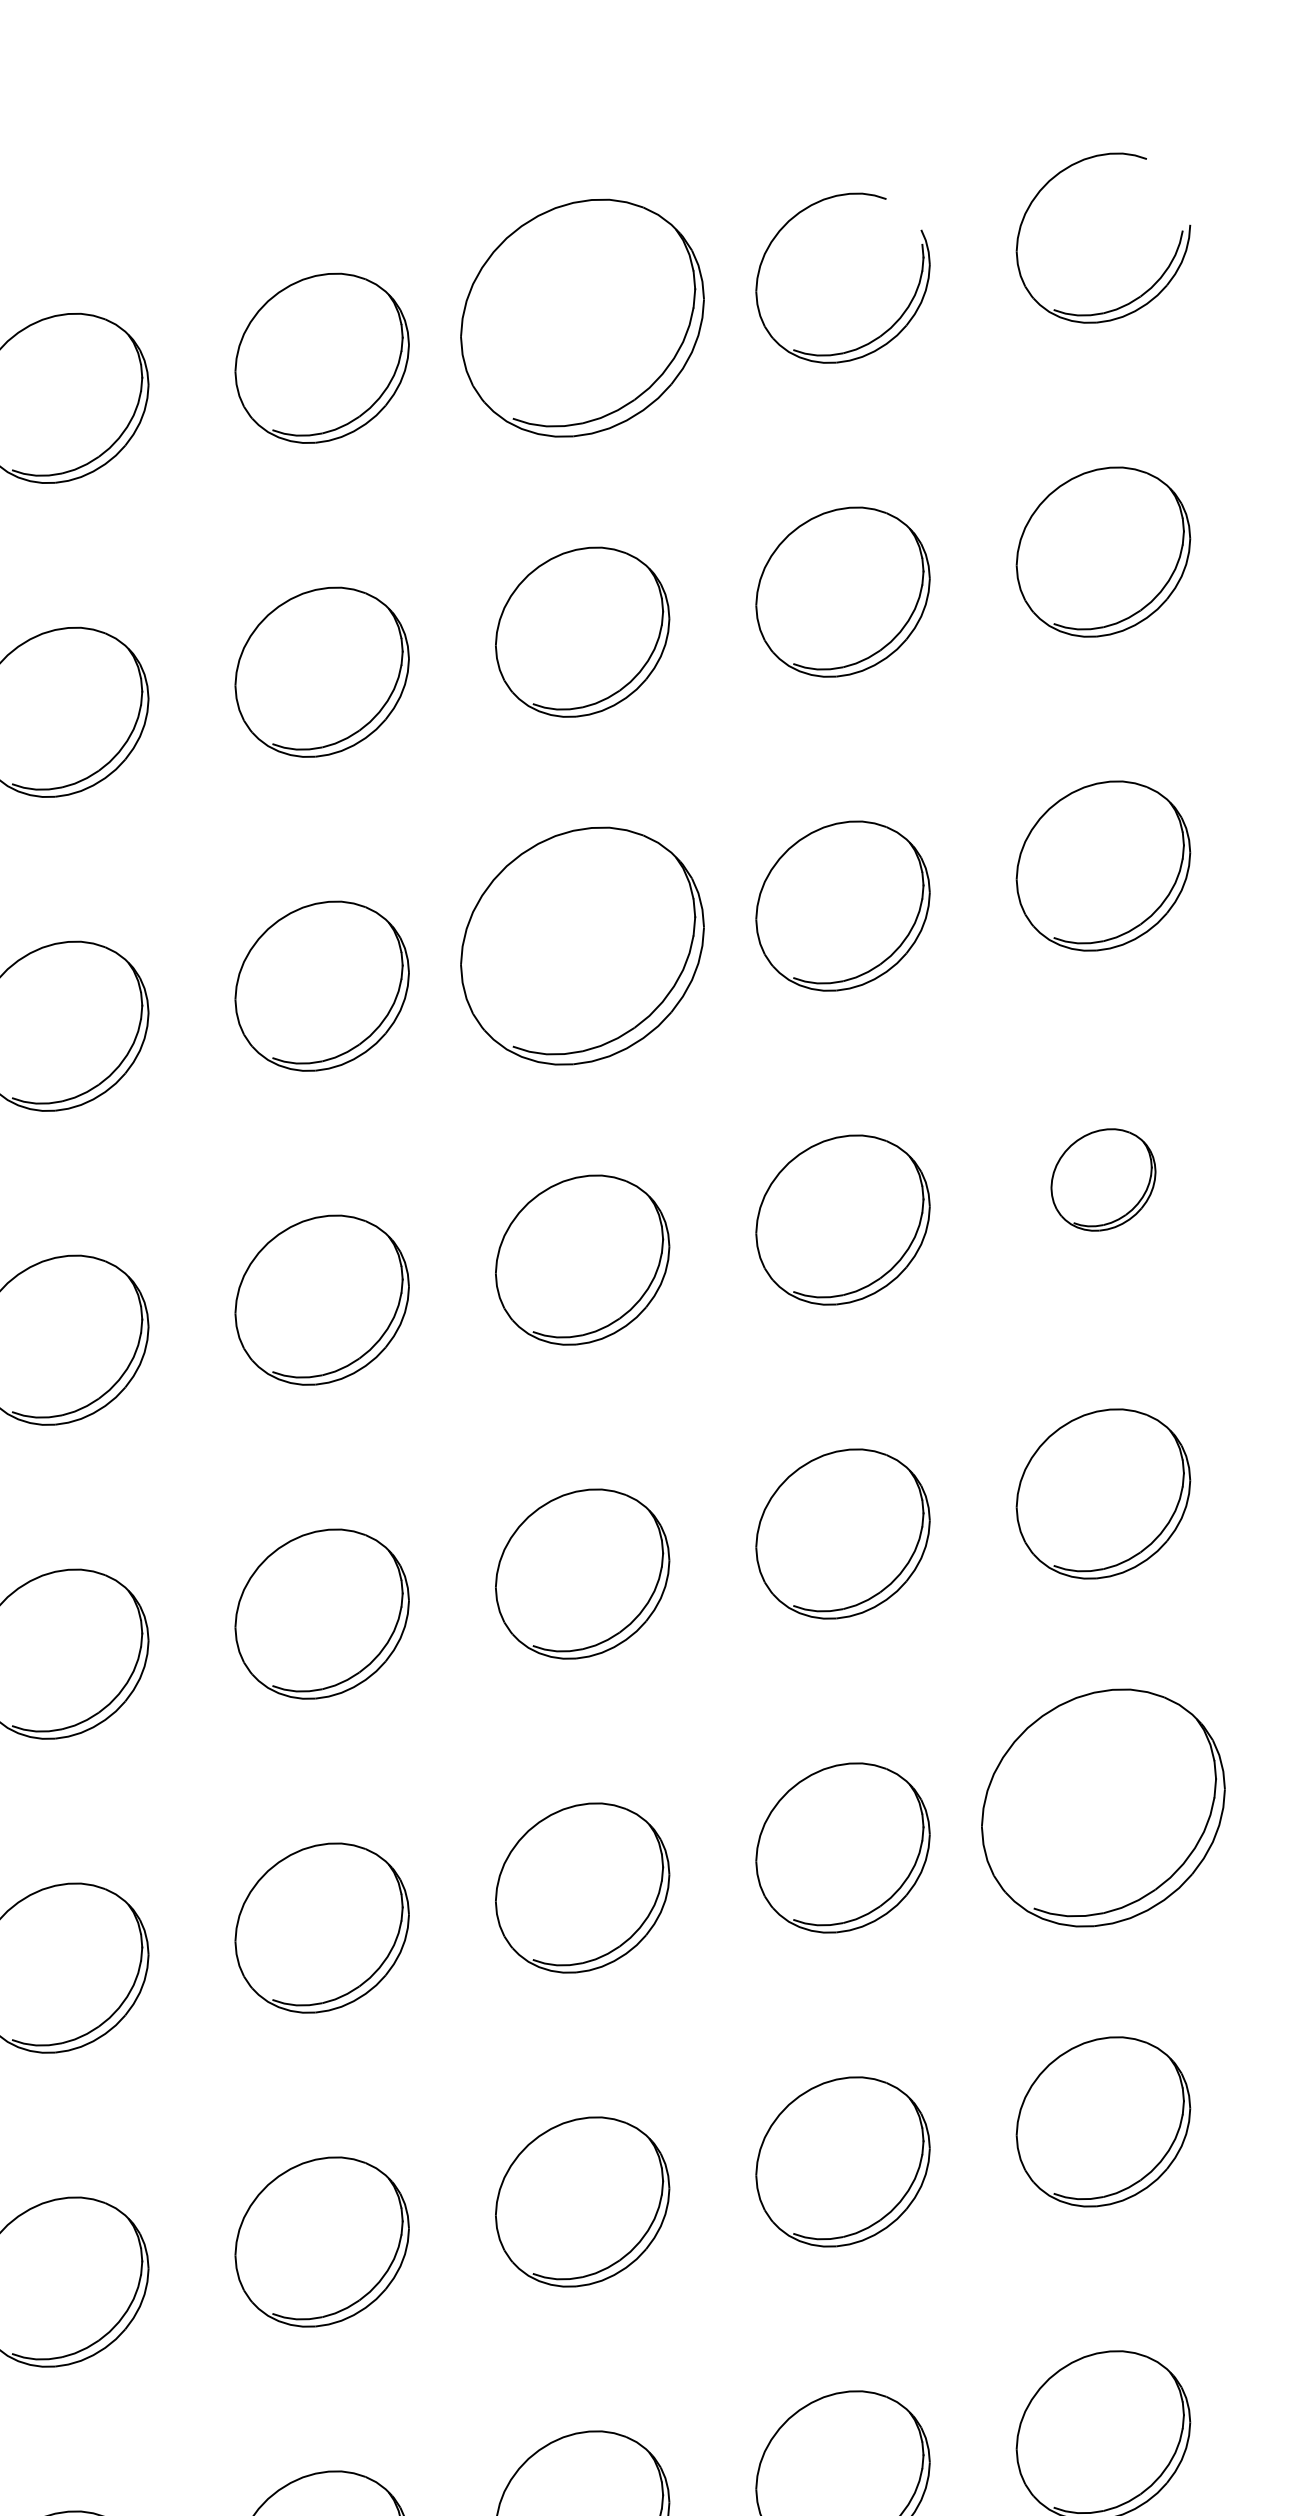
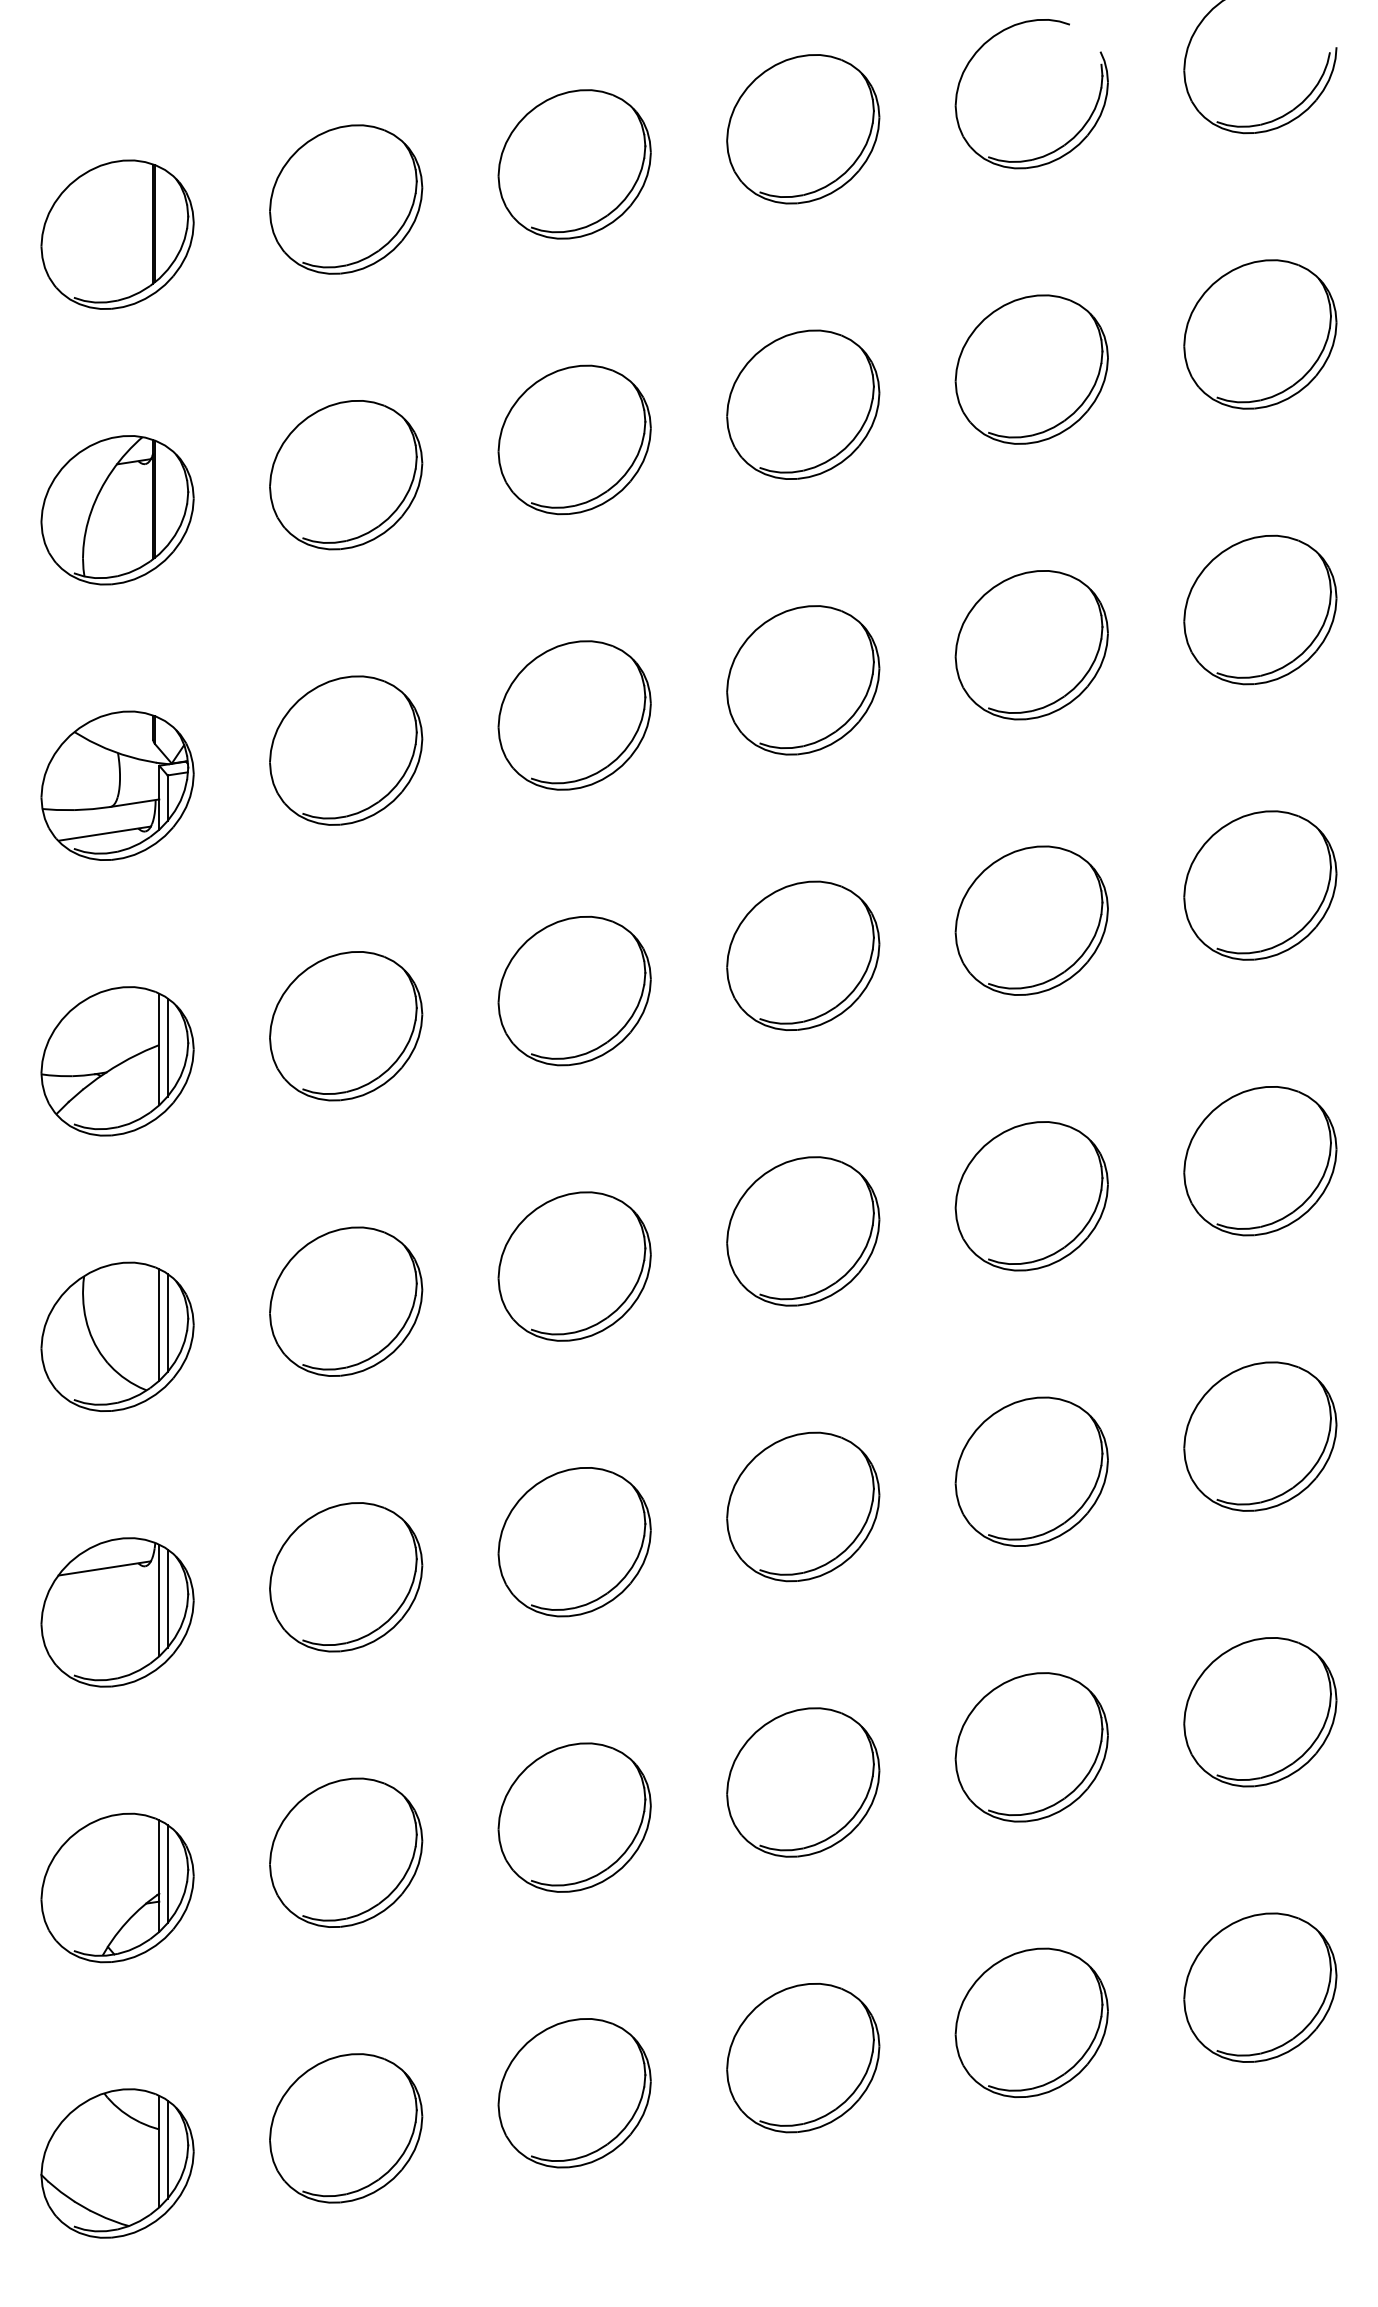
part: (582, 318) -> (803, 129), size x0.71
part: (582, 946) -> (803, 680), size x0.71
part: (1103, 1179) -> (1260, 885), size x1.67
part: (1103, 1807) -> (1260, 1436), size x0.71

